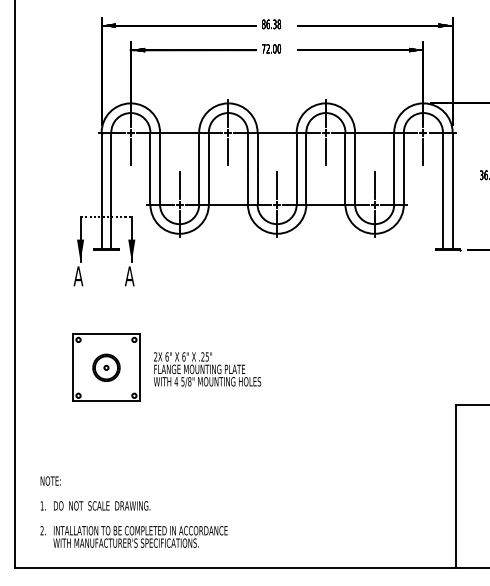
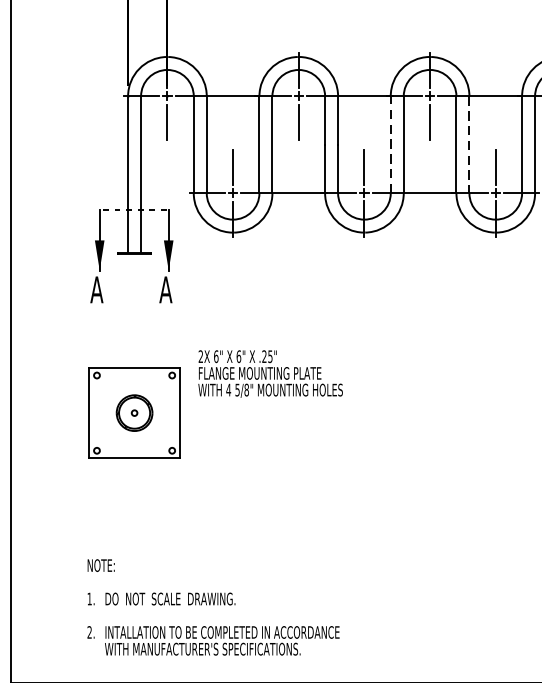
line: (296, 168) -> (390, 144), solid -> dashed
line: (355, 169) -> (469, 145), solid -> dashed
text: (207, 369) -> (270, 373), moved
text: (133, 511) -> (212, 606), moved

